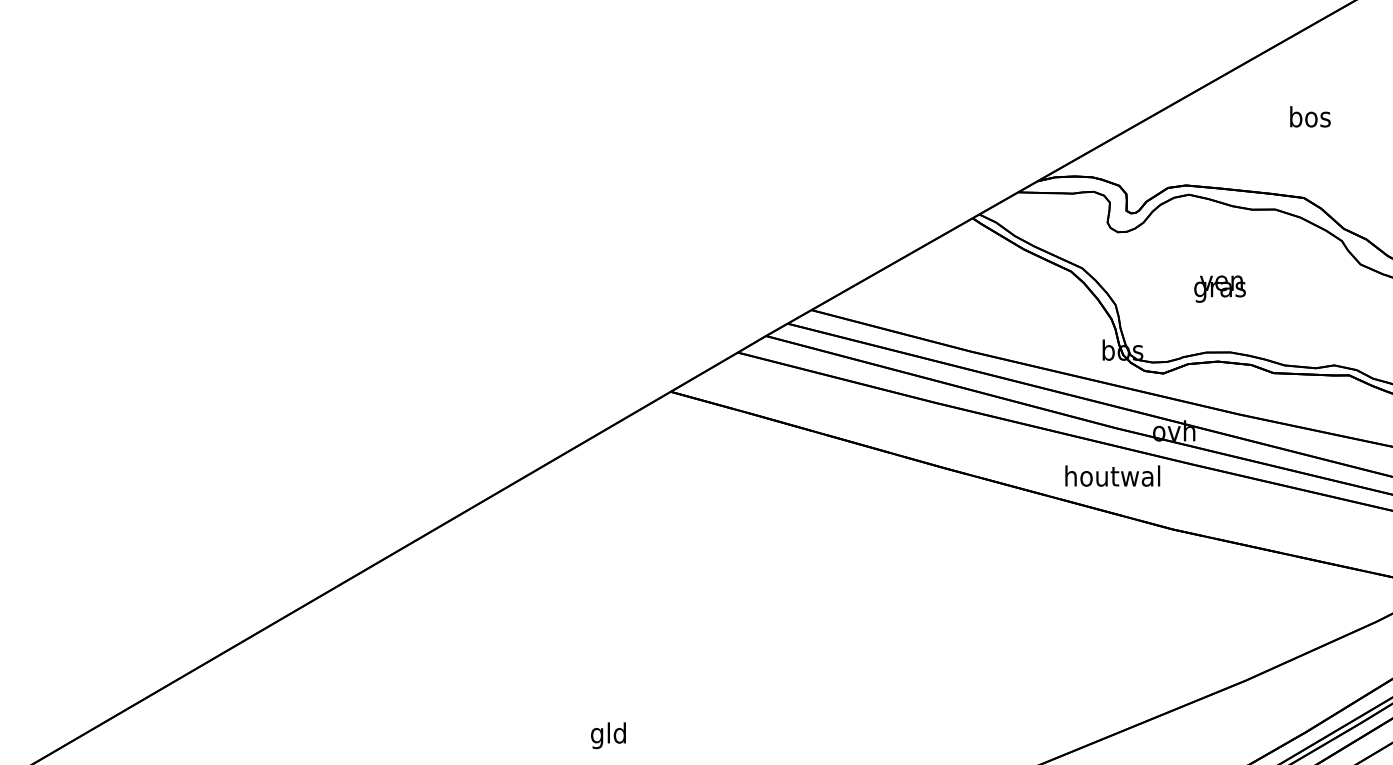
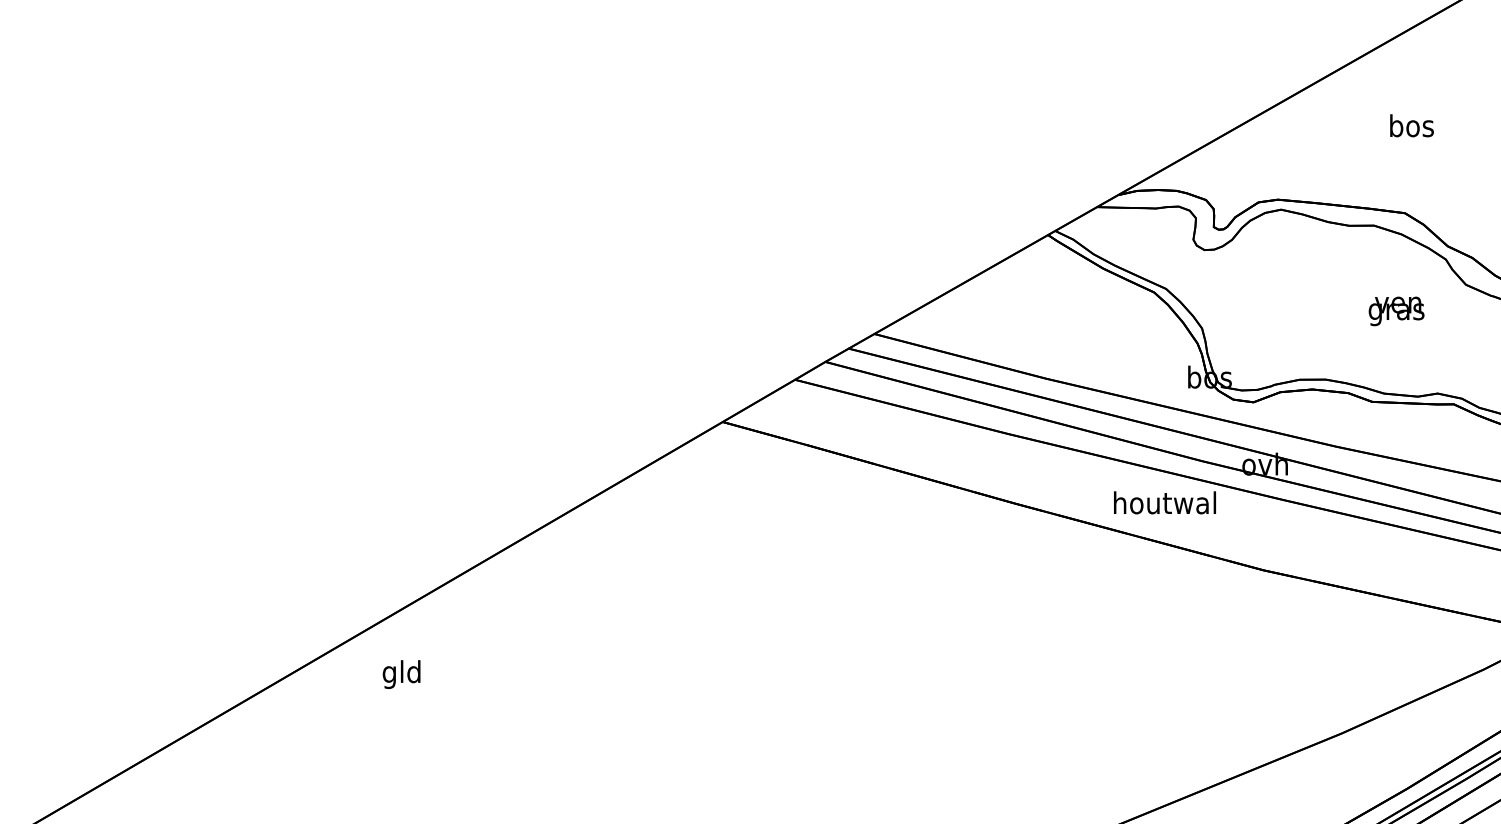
text: (1219, 289) -> (1396, 311), moved
text: (1112, 475) -> (1164, 502), moved
text: (608, 735) -> (401, 674), moved

